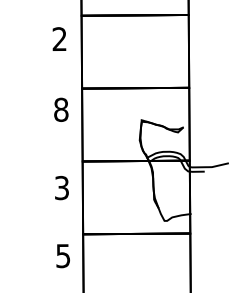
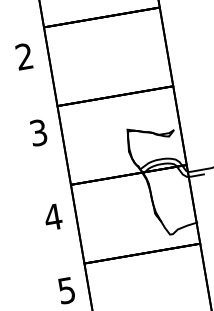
text: (61, 109) -> (38, 132), 8 -> 3
text: (61, 187) -> (52, 216), 3 -> 4

